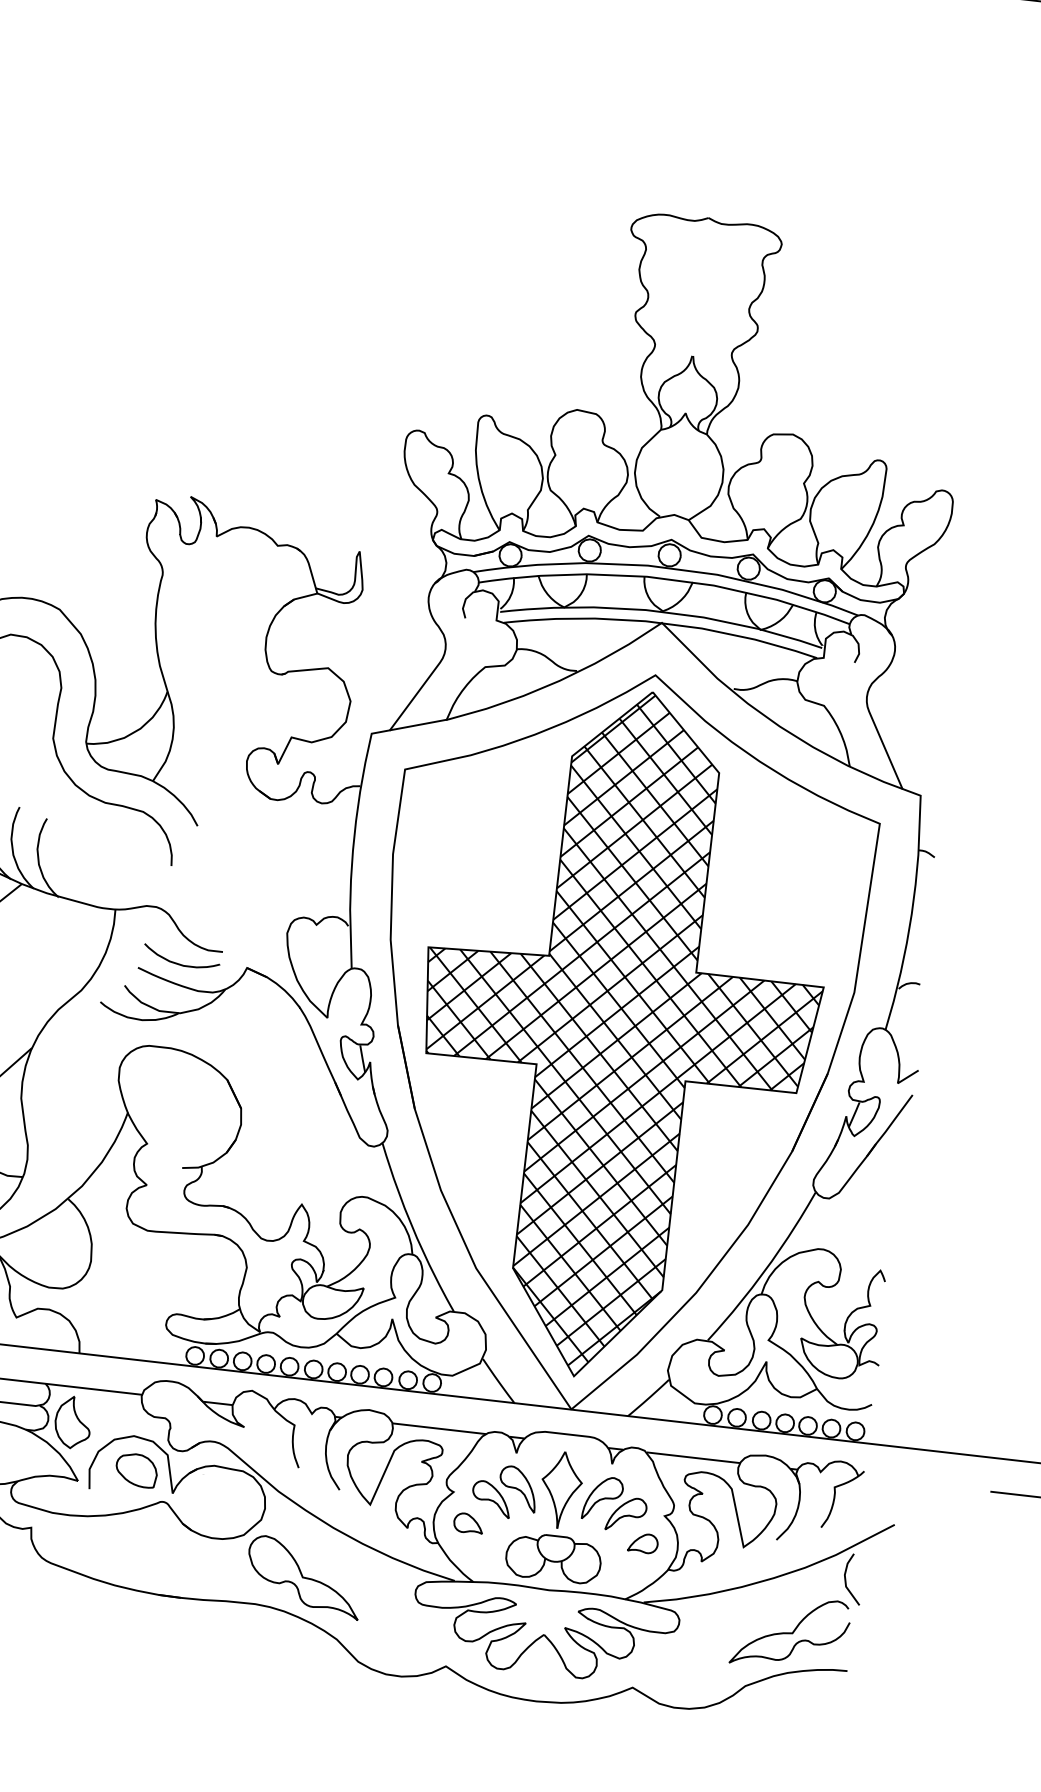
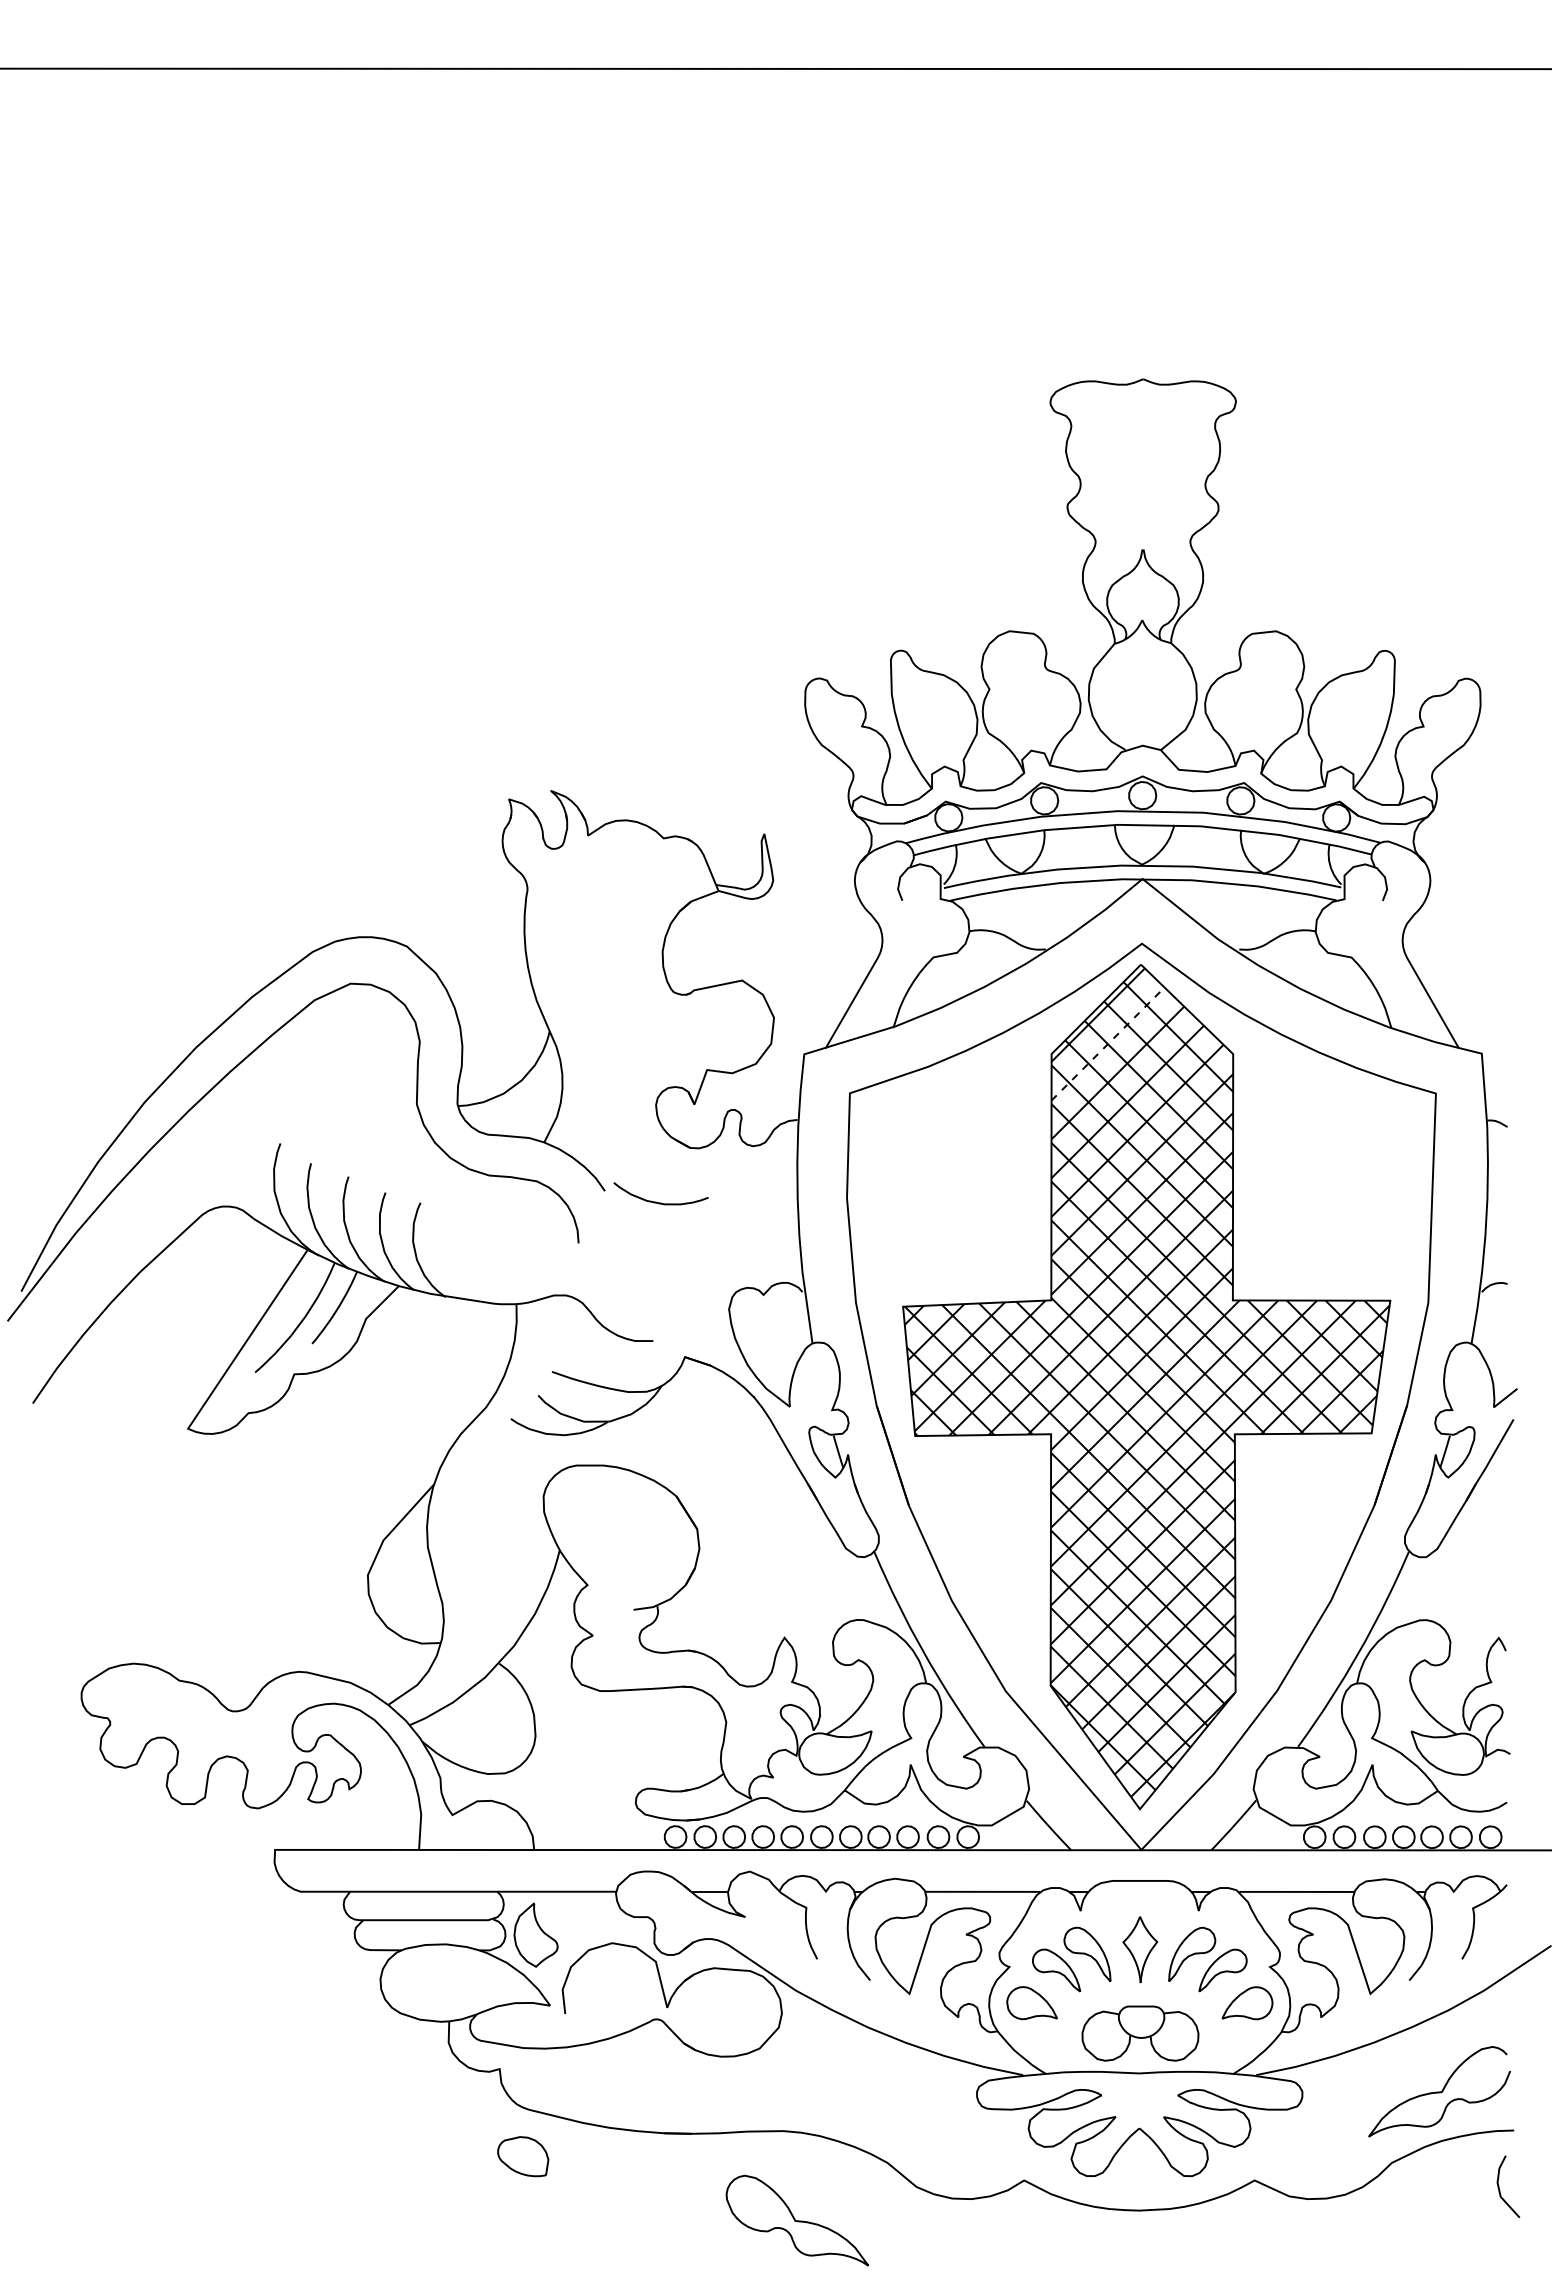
line: (619, 753) -> (1108, 1044), solid -> dashed
curve: (177, 962) -> (656, 1201), moved
curve: (129, 1481) -> (516, 2170), moved
part: (561, 1489) -> (1140, 1949), size x0.7
part: (468, 1522) -> (1031, 2002), size x1.4
part: (643, 1542) -> (1247, 2002), size x1.4
part: (303, 1577) -> (796, 2220), moved
line: (846, 1581) -> (1500, 2190), moved

